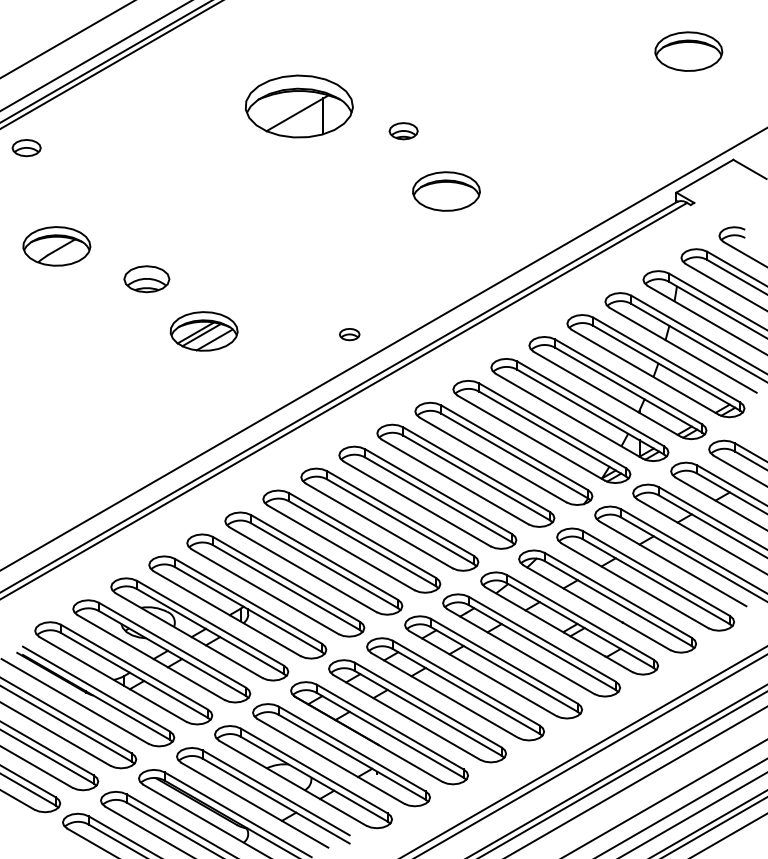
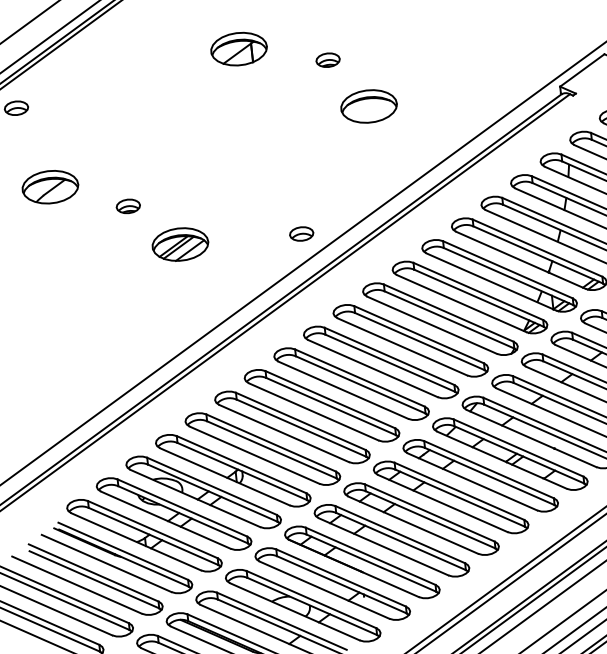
part: (298, 106) -> (238, 49), size x0.62
part: (147, 279) -> (128, 206), size x0.62
part: (349, 334) -> (301, 233), size x1.43

